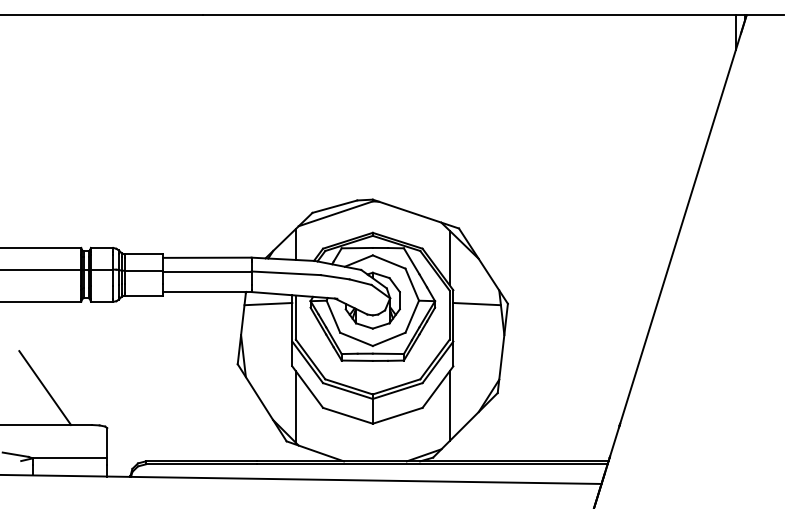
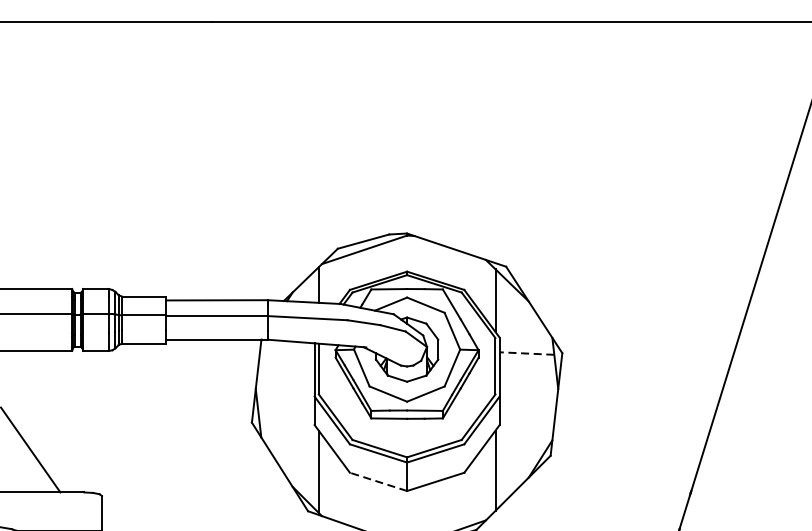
line: (268, 304) -> (287, 354), removed
line: (477, 304) -> (527, 354), solid -> dashed
line: (347, 415) -> (378, 481), solid -> dashed

